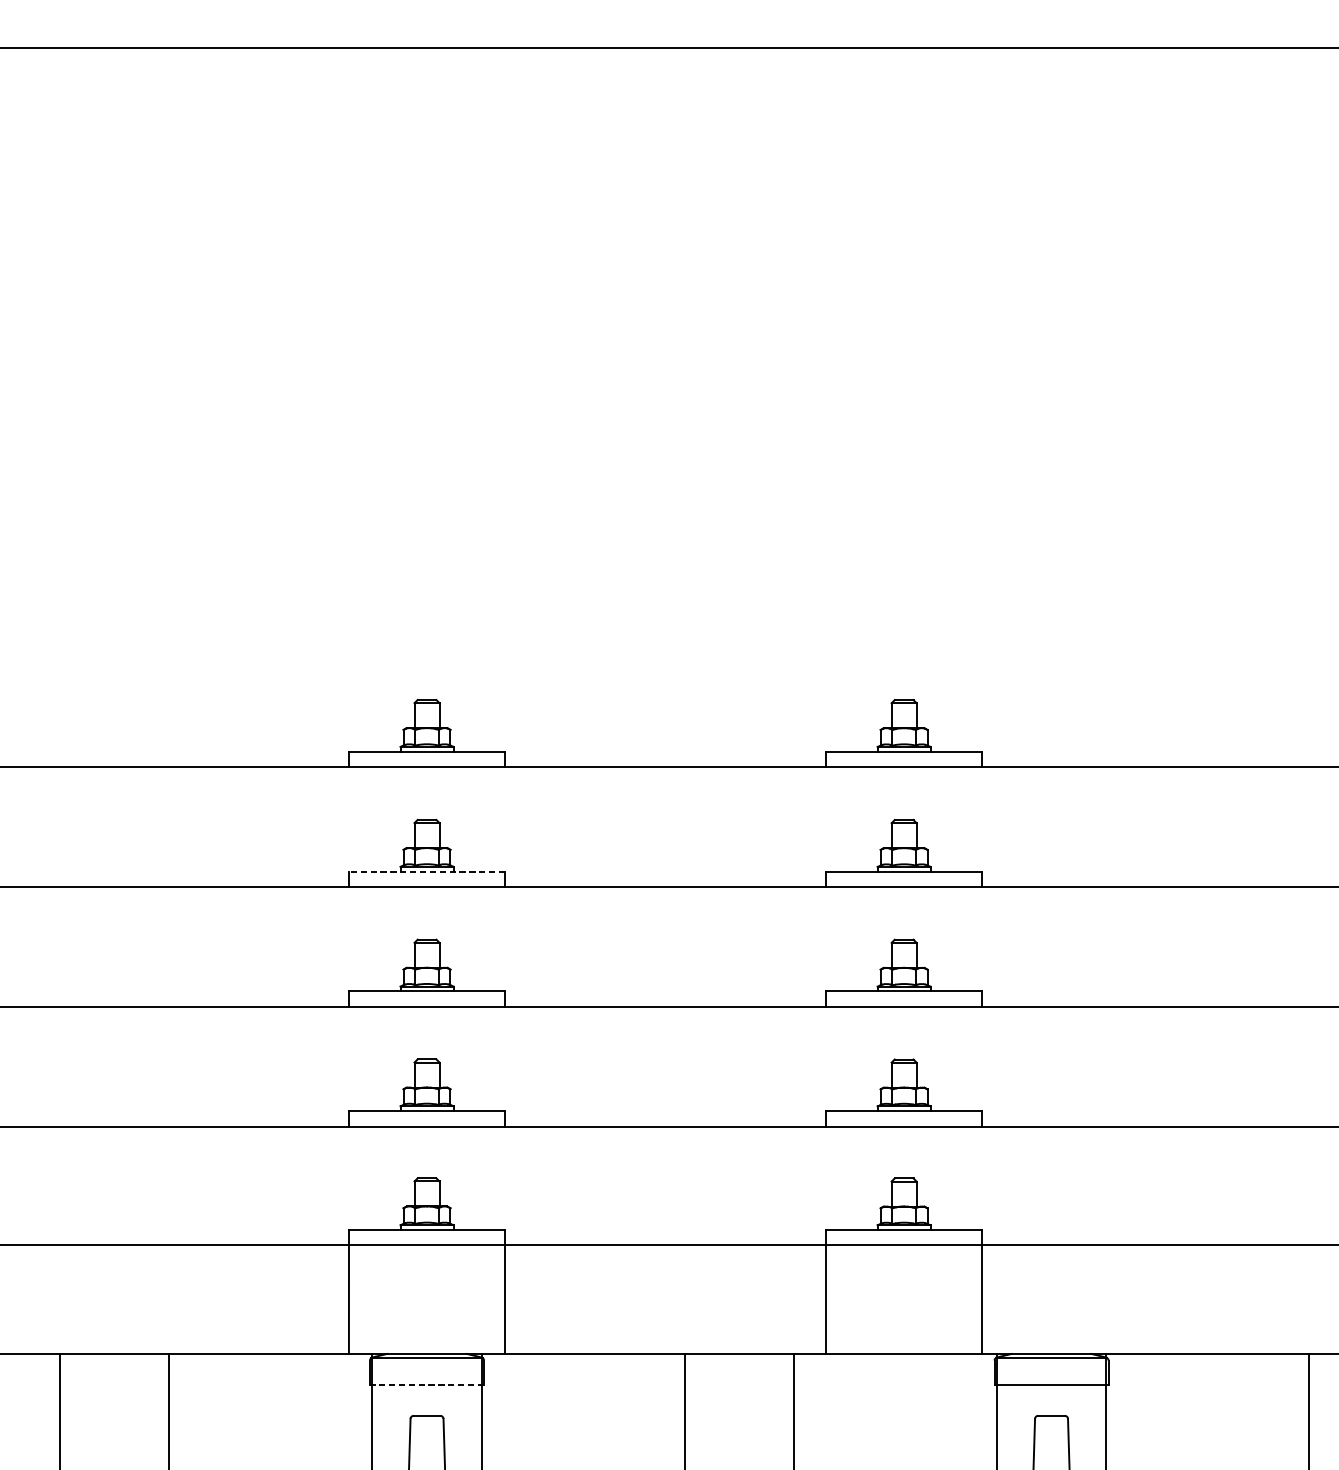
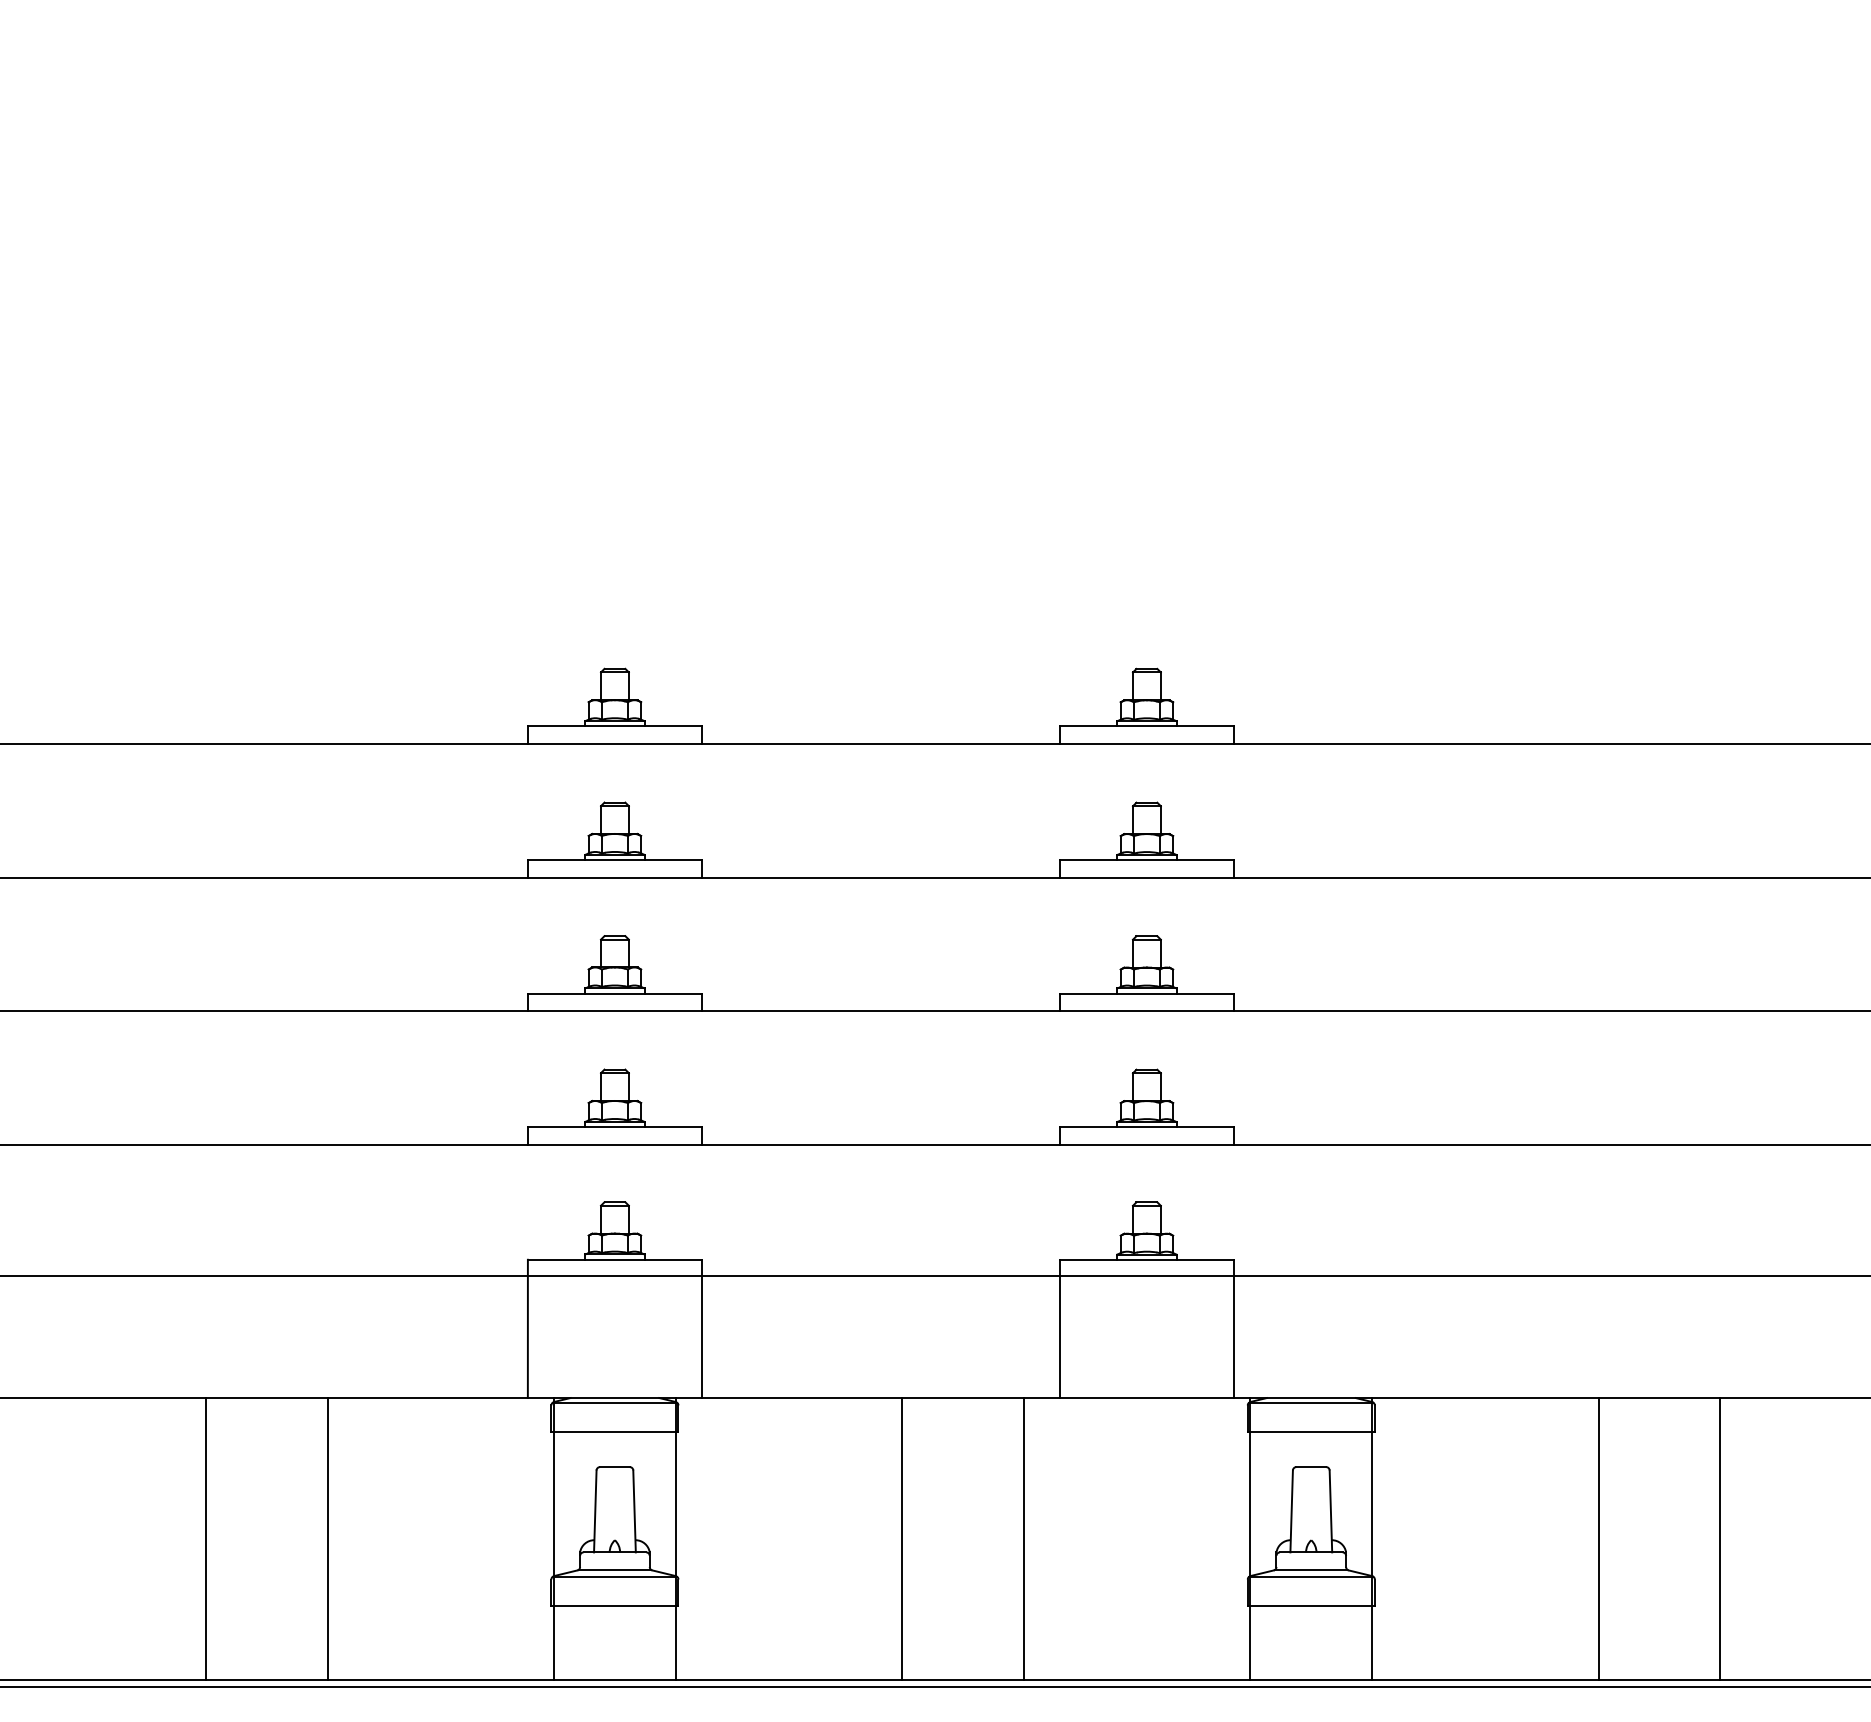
line: (426, 871) -> (614, 860), dashed -> solid
line: (426, 1384) -> (614, 1432), dashed -> solid

